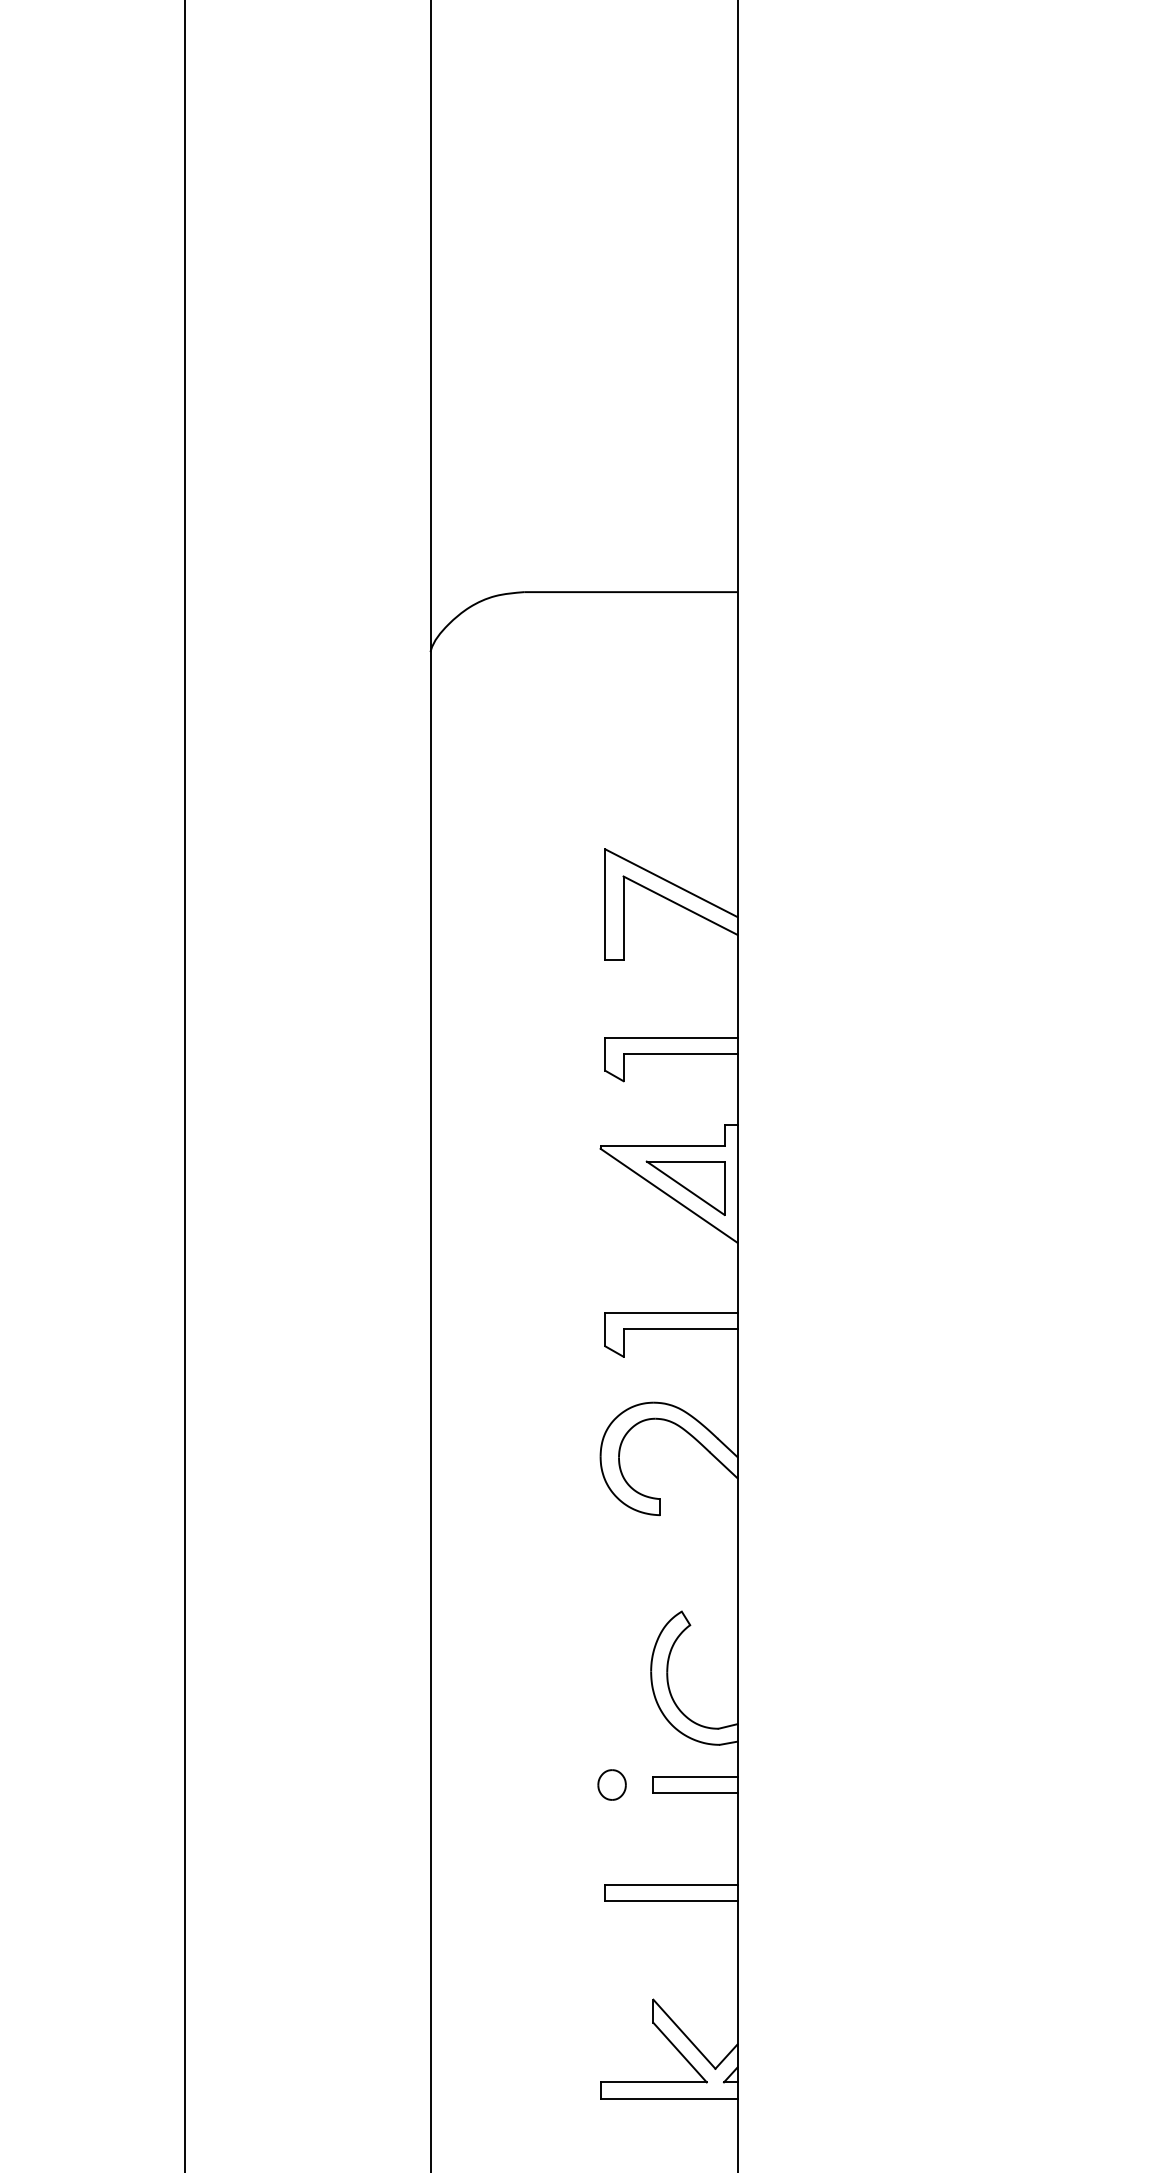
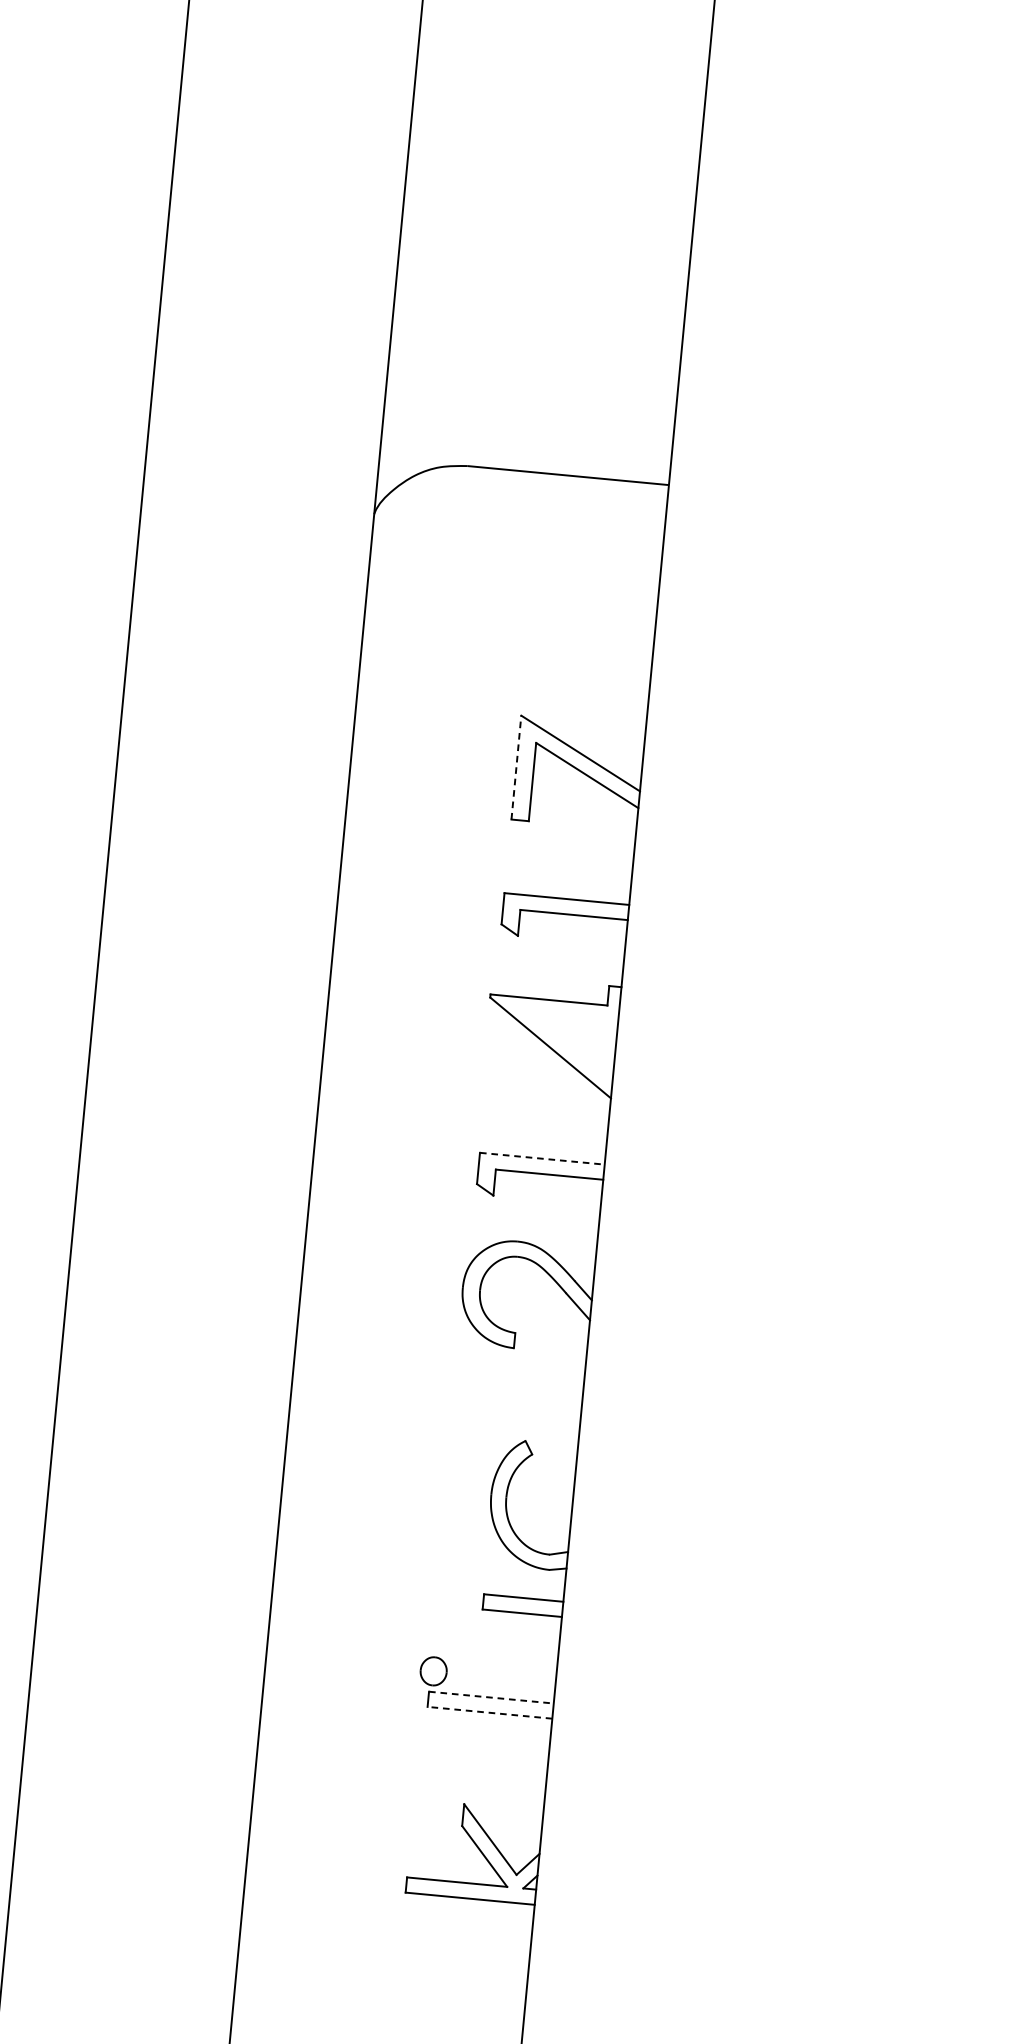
line: (605, 903) -> (516, 766), solid -> dashed
part: (685, 1187) -> (566, 1041), removed
line: (671, 1313) -> (542, 1159), solid -> dashed
part: (611, 1784) -> (433, 1670), moved
line: (671, 1884) -> (491, 1697), solid -> dashed
line: (670, 1901) -> (489, 1713), solid -> dashed

